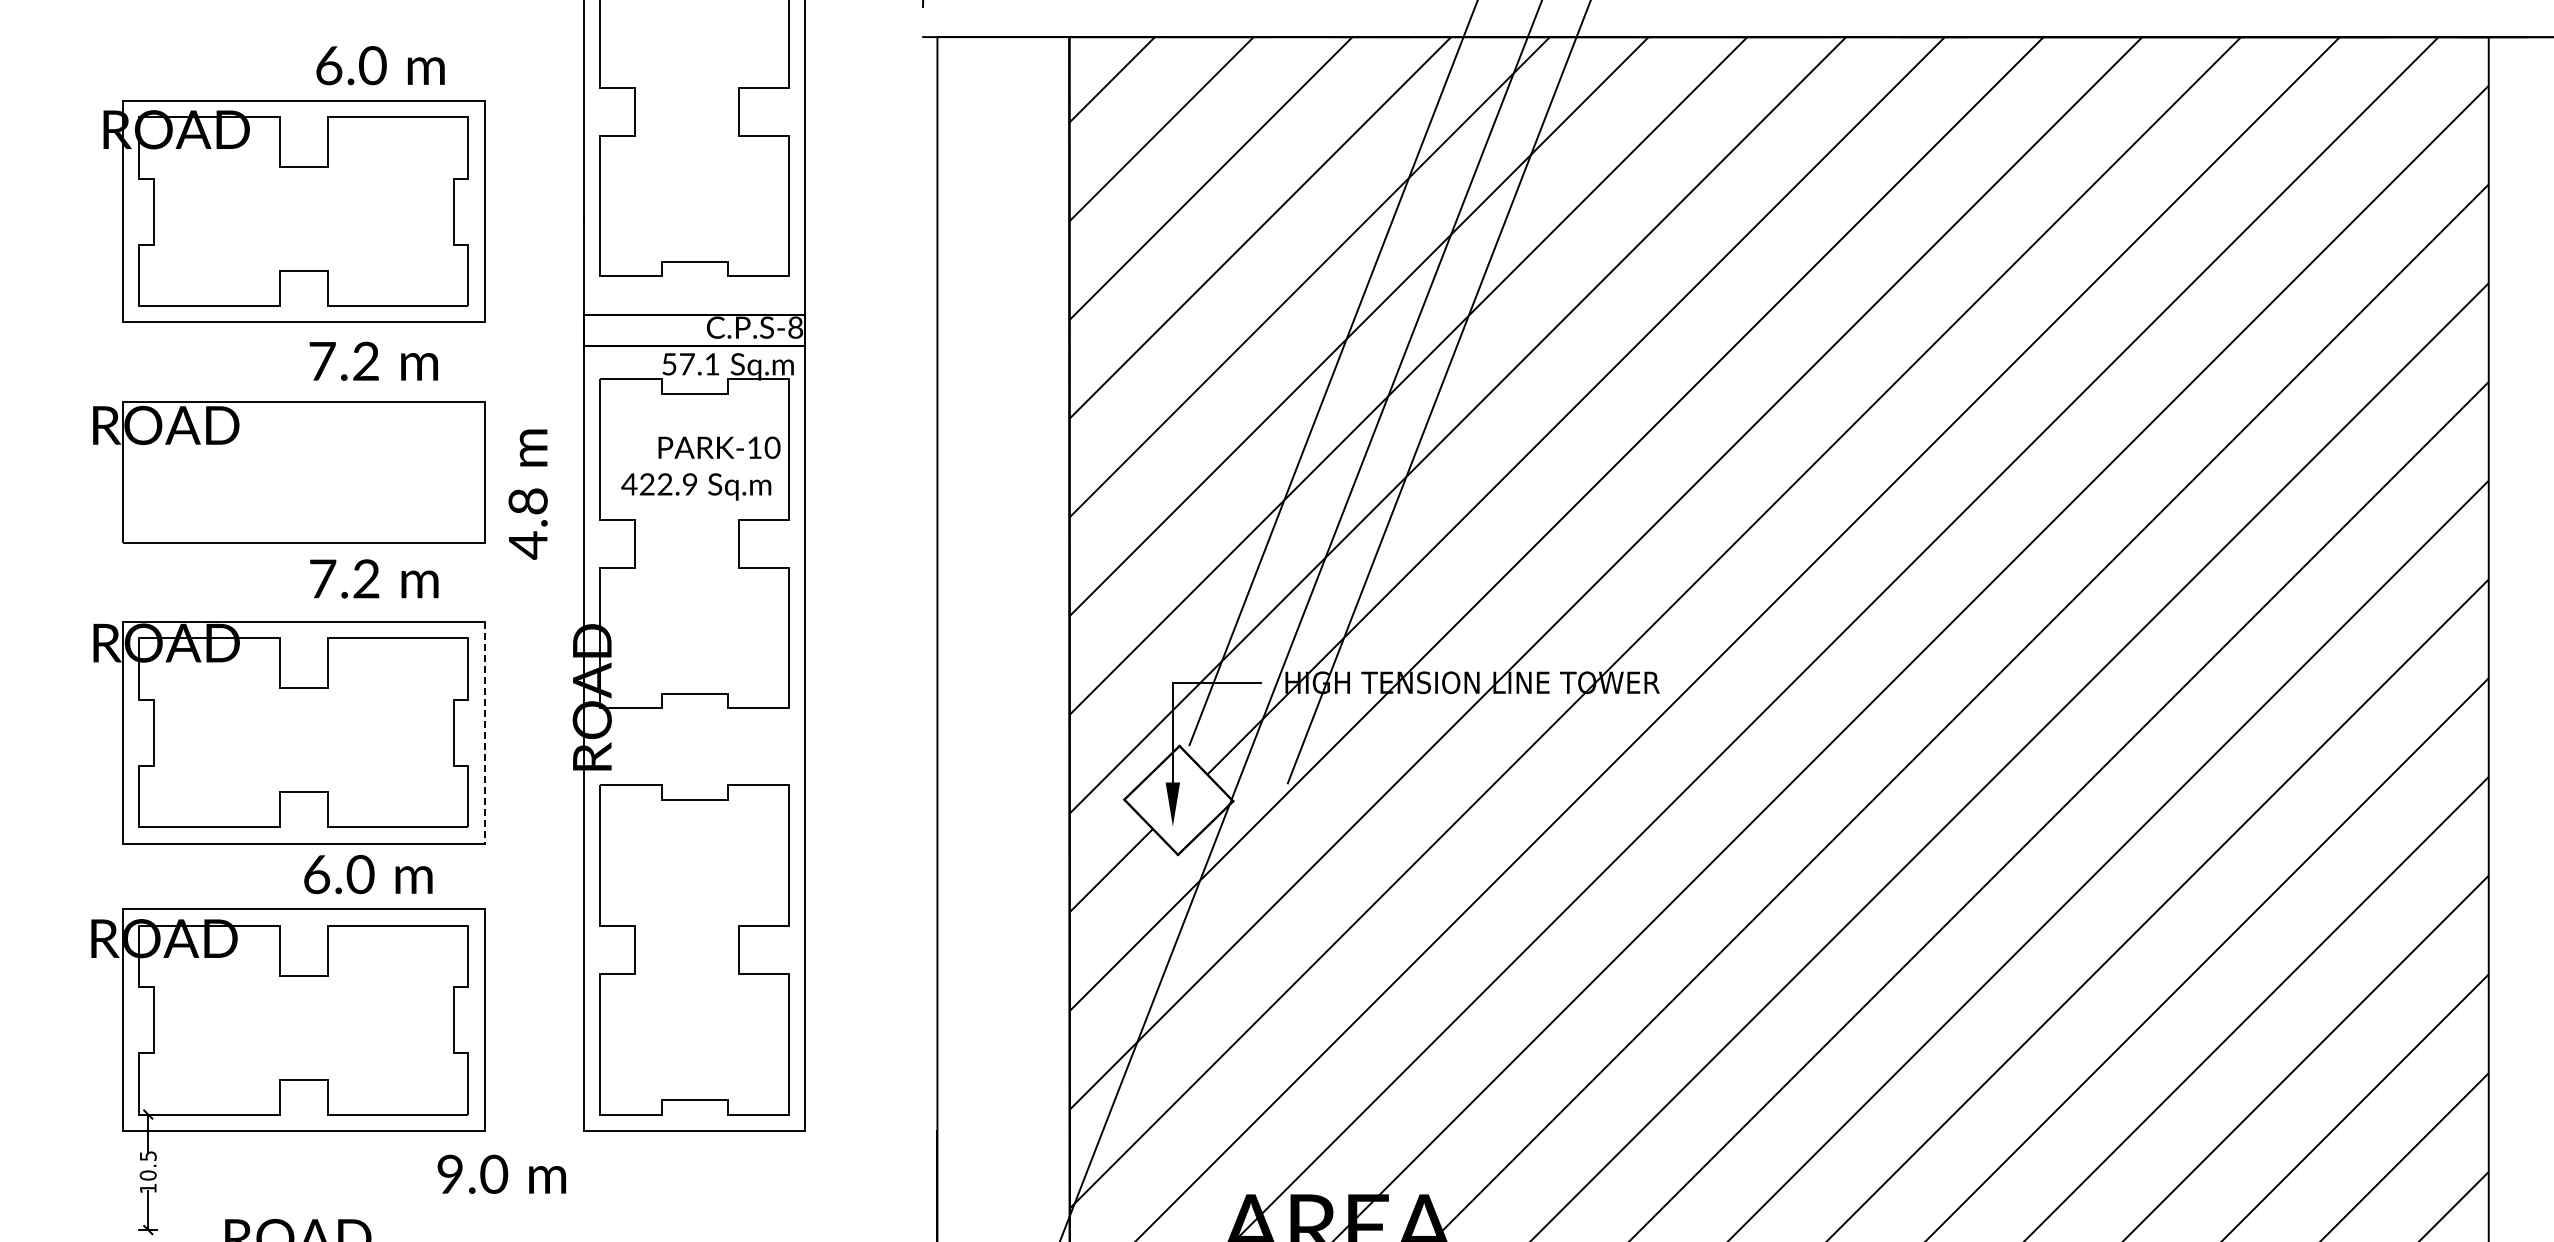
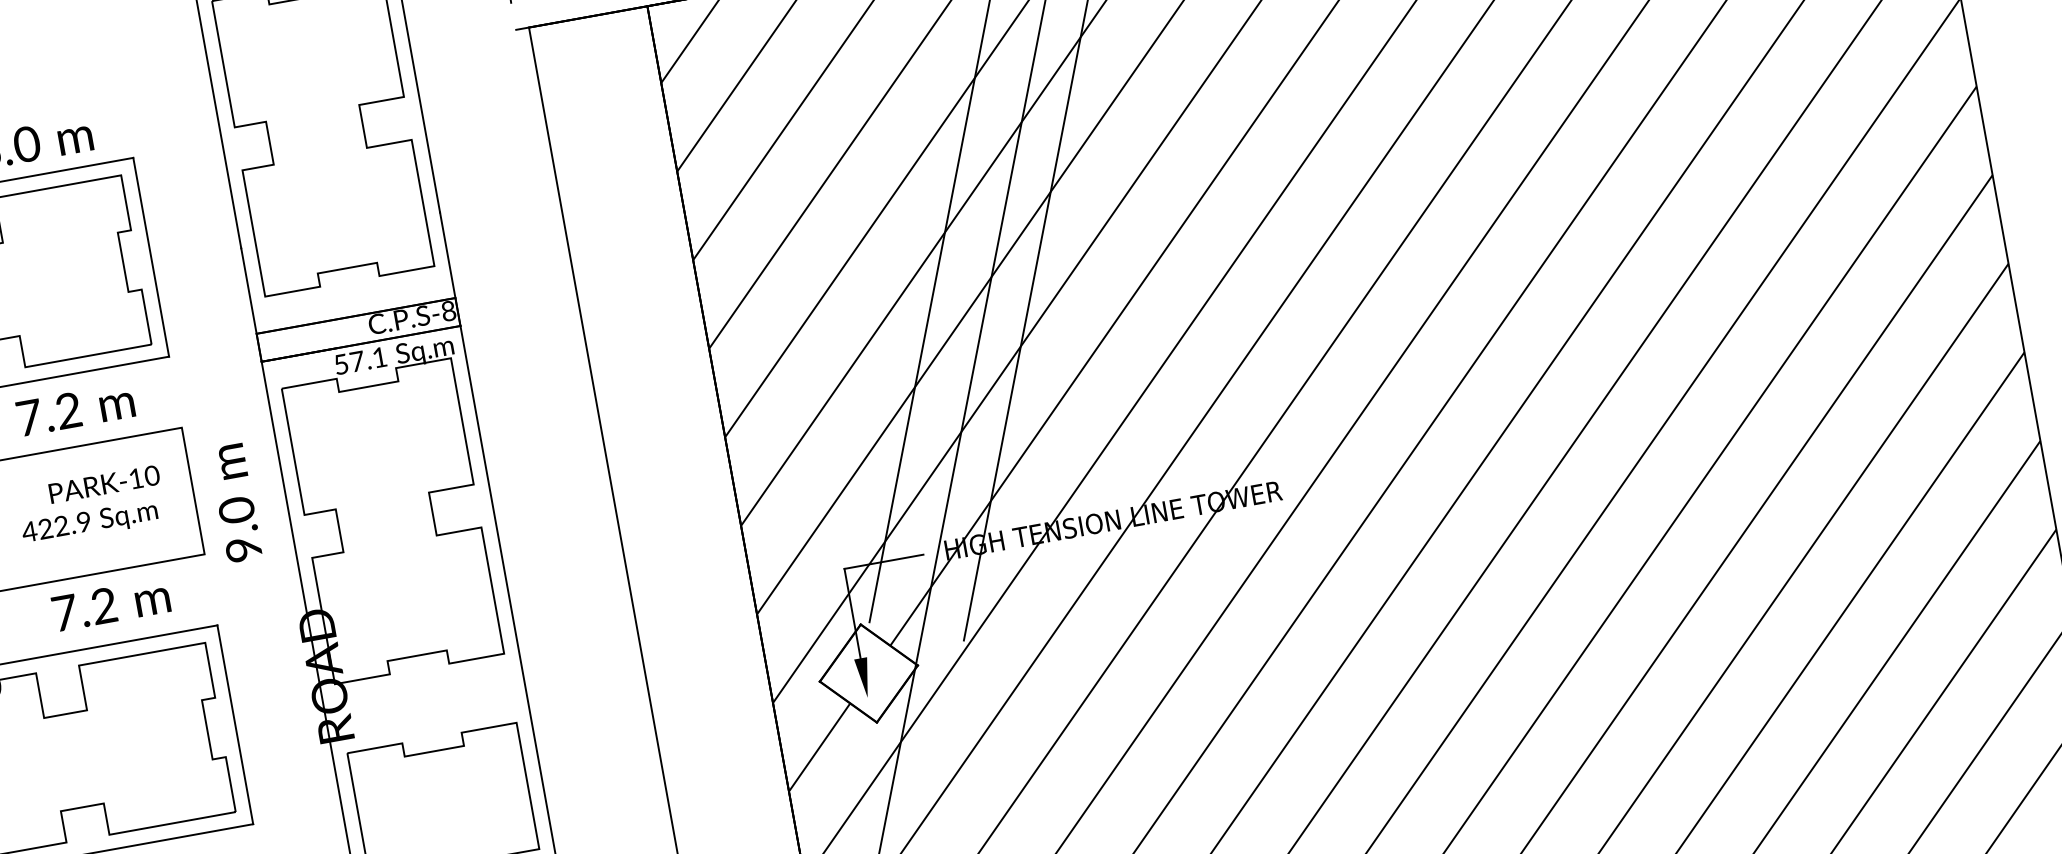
text: (700, 468) -> (90, 506), moved
text: (527, 523) -> (239, 530), 4.8 -> 9.0
line: (484, 732) -> (234, 724), dashed -> solid

